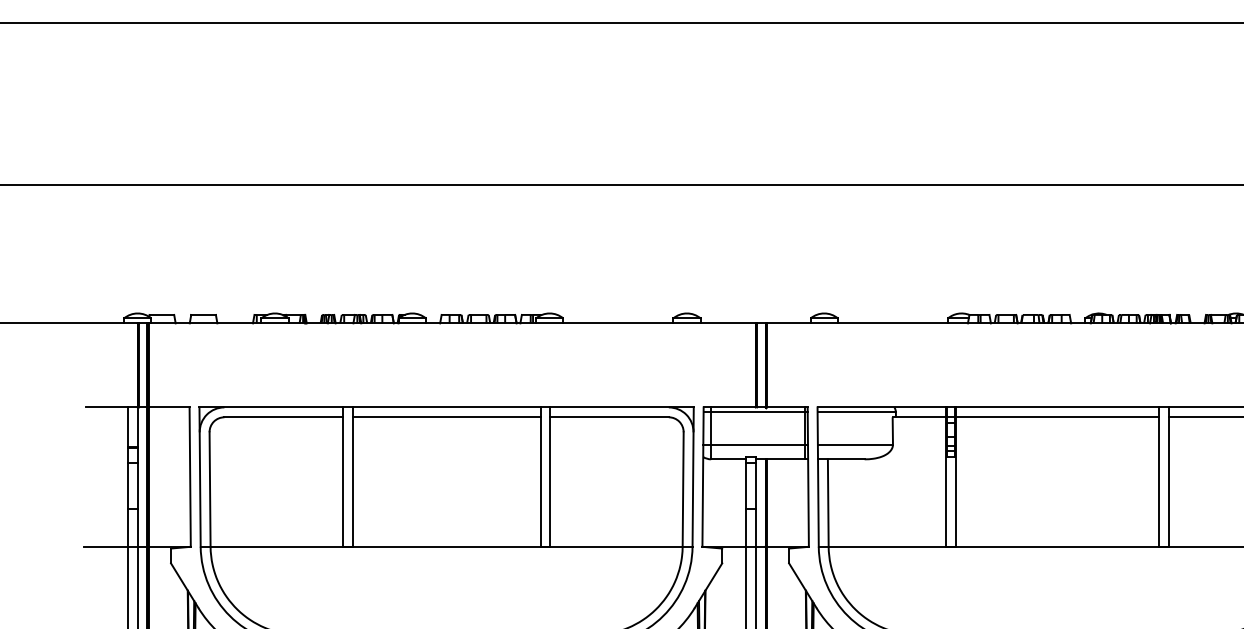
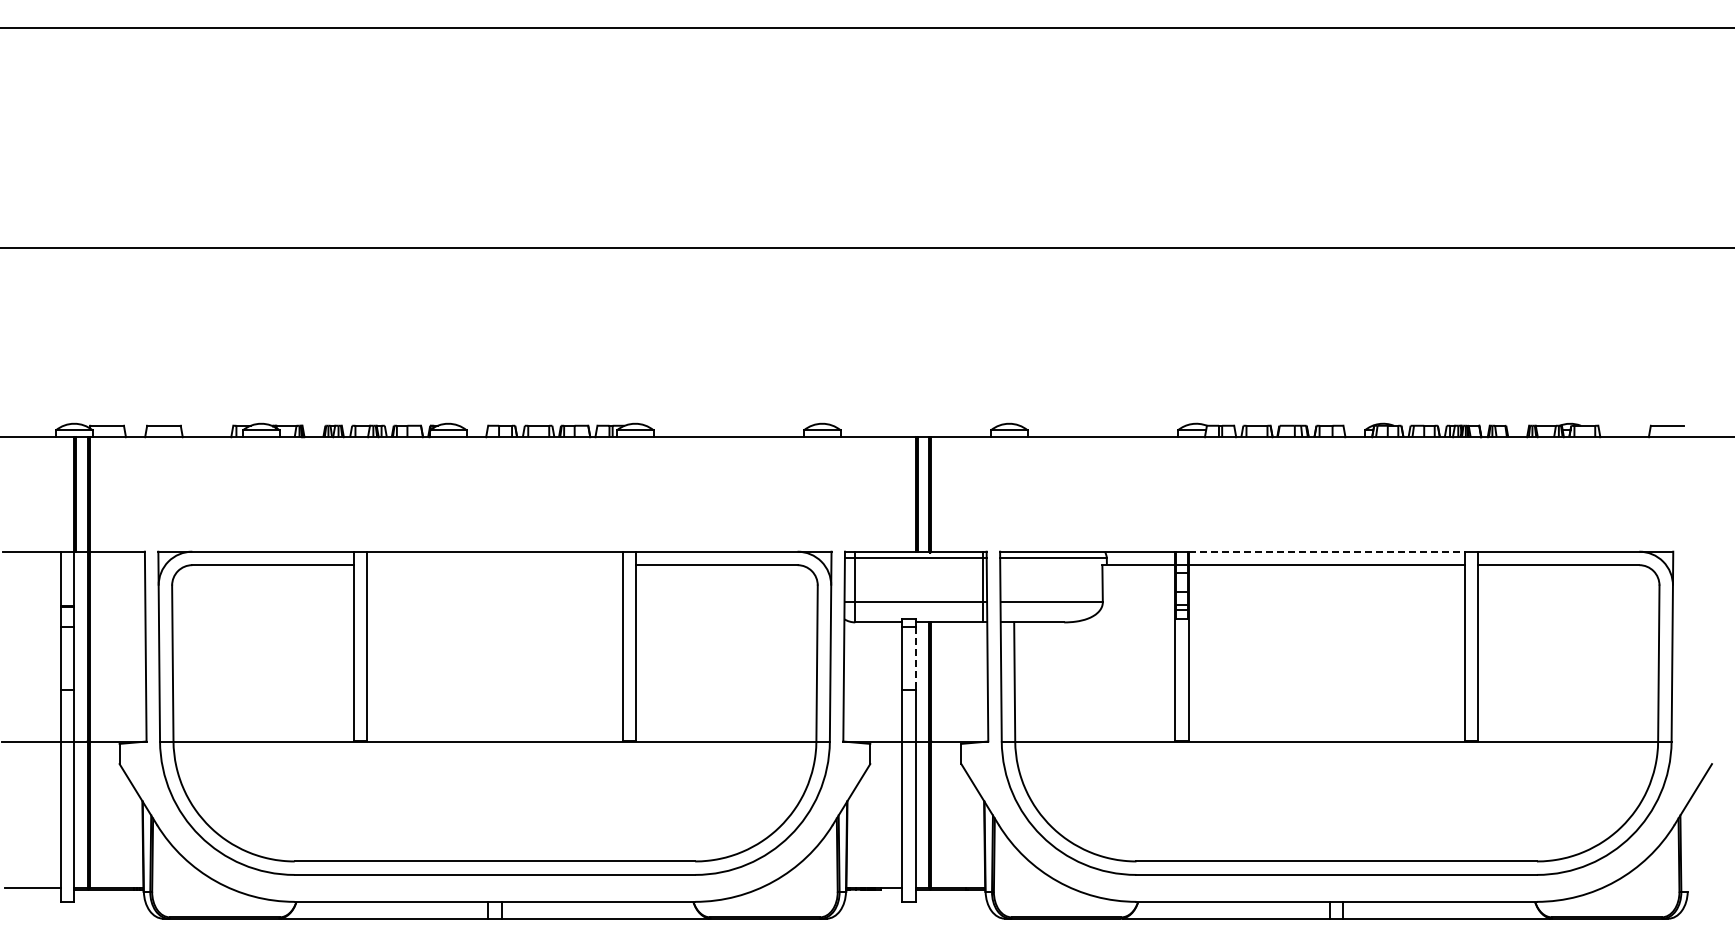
line: (1057, 407) -> (1327, 551), solid -> dashed
line: (446, 417) -> (494, 565), removed
line: (755, 486) -> (915, 659), solid -> dashed

